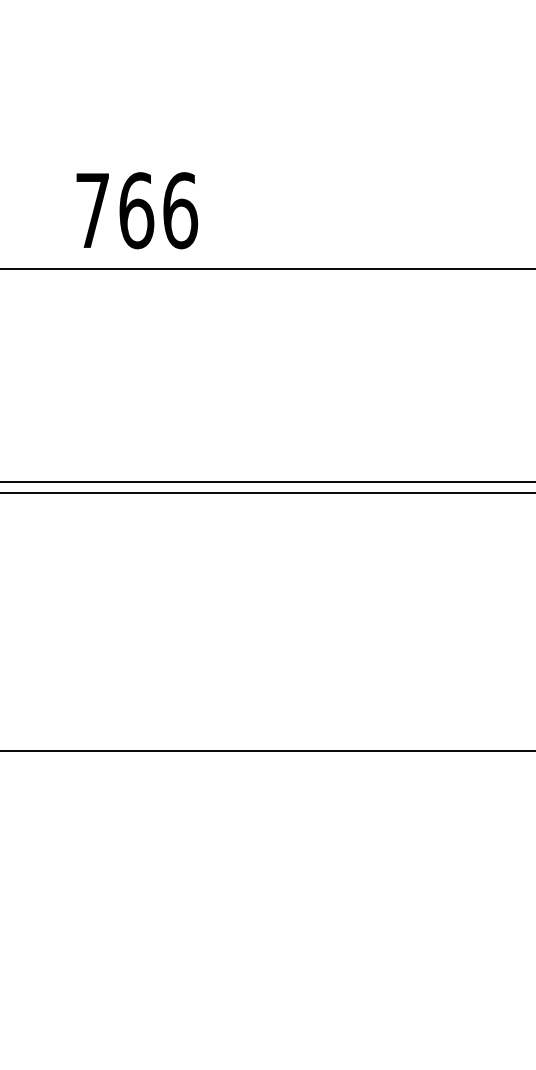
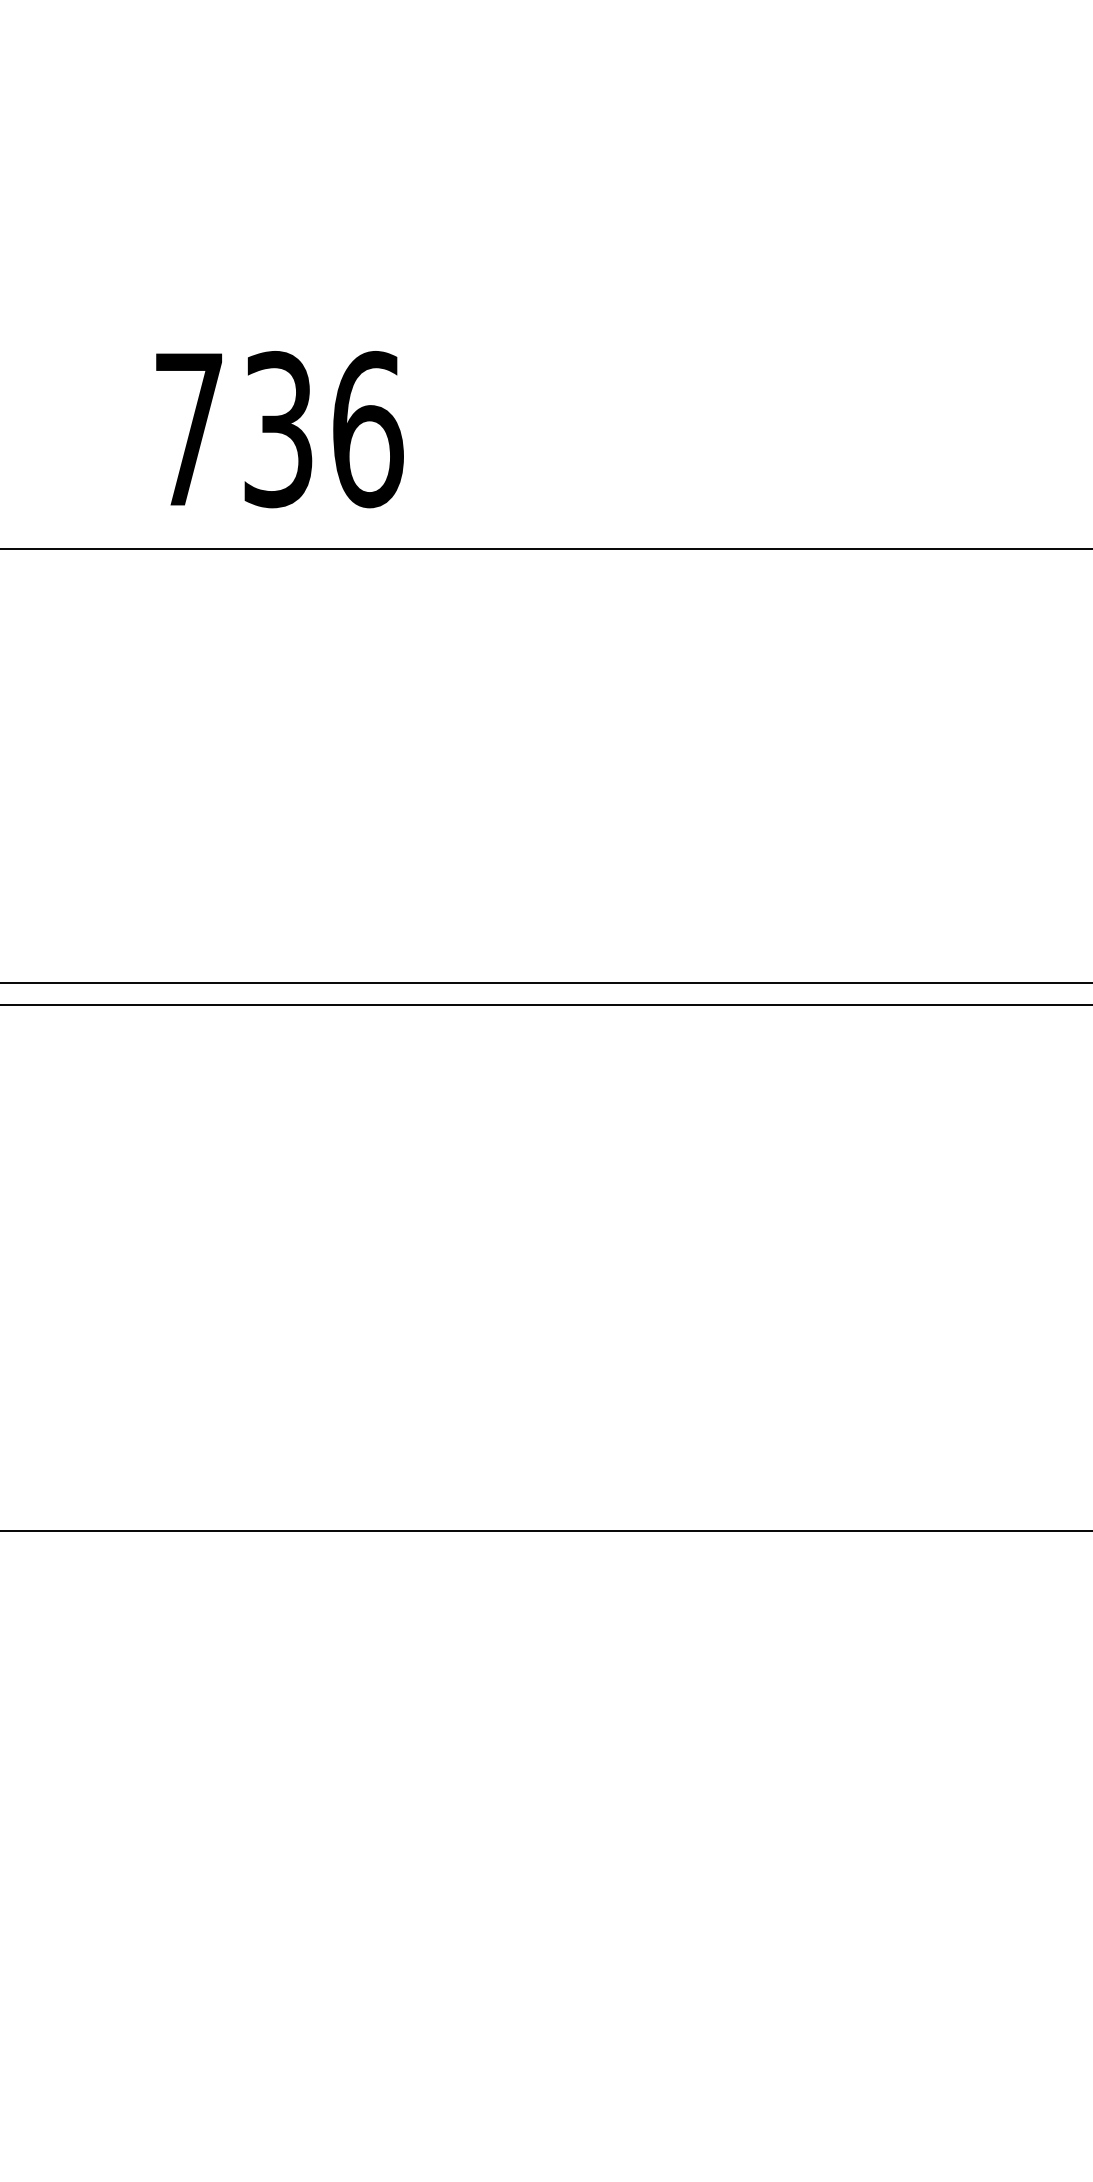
text: (136, 210) -> (278, 429), 766 -> 736

